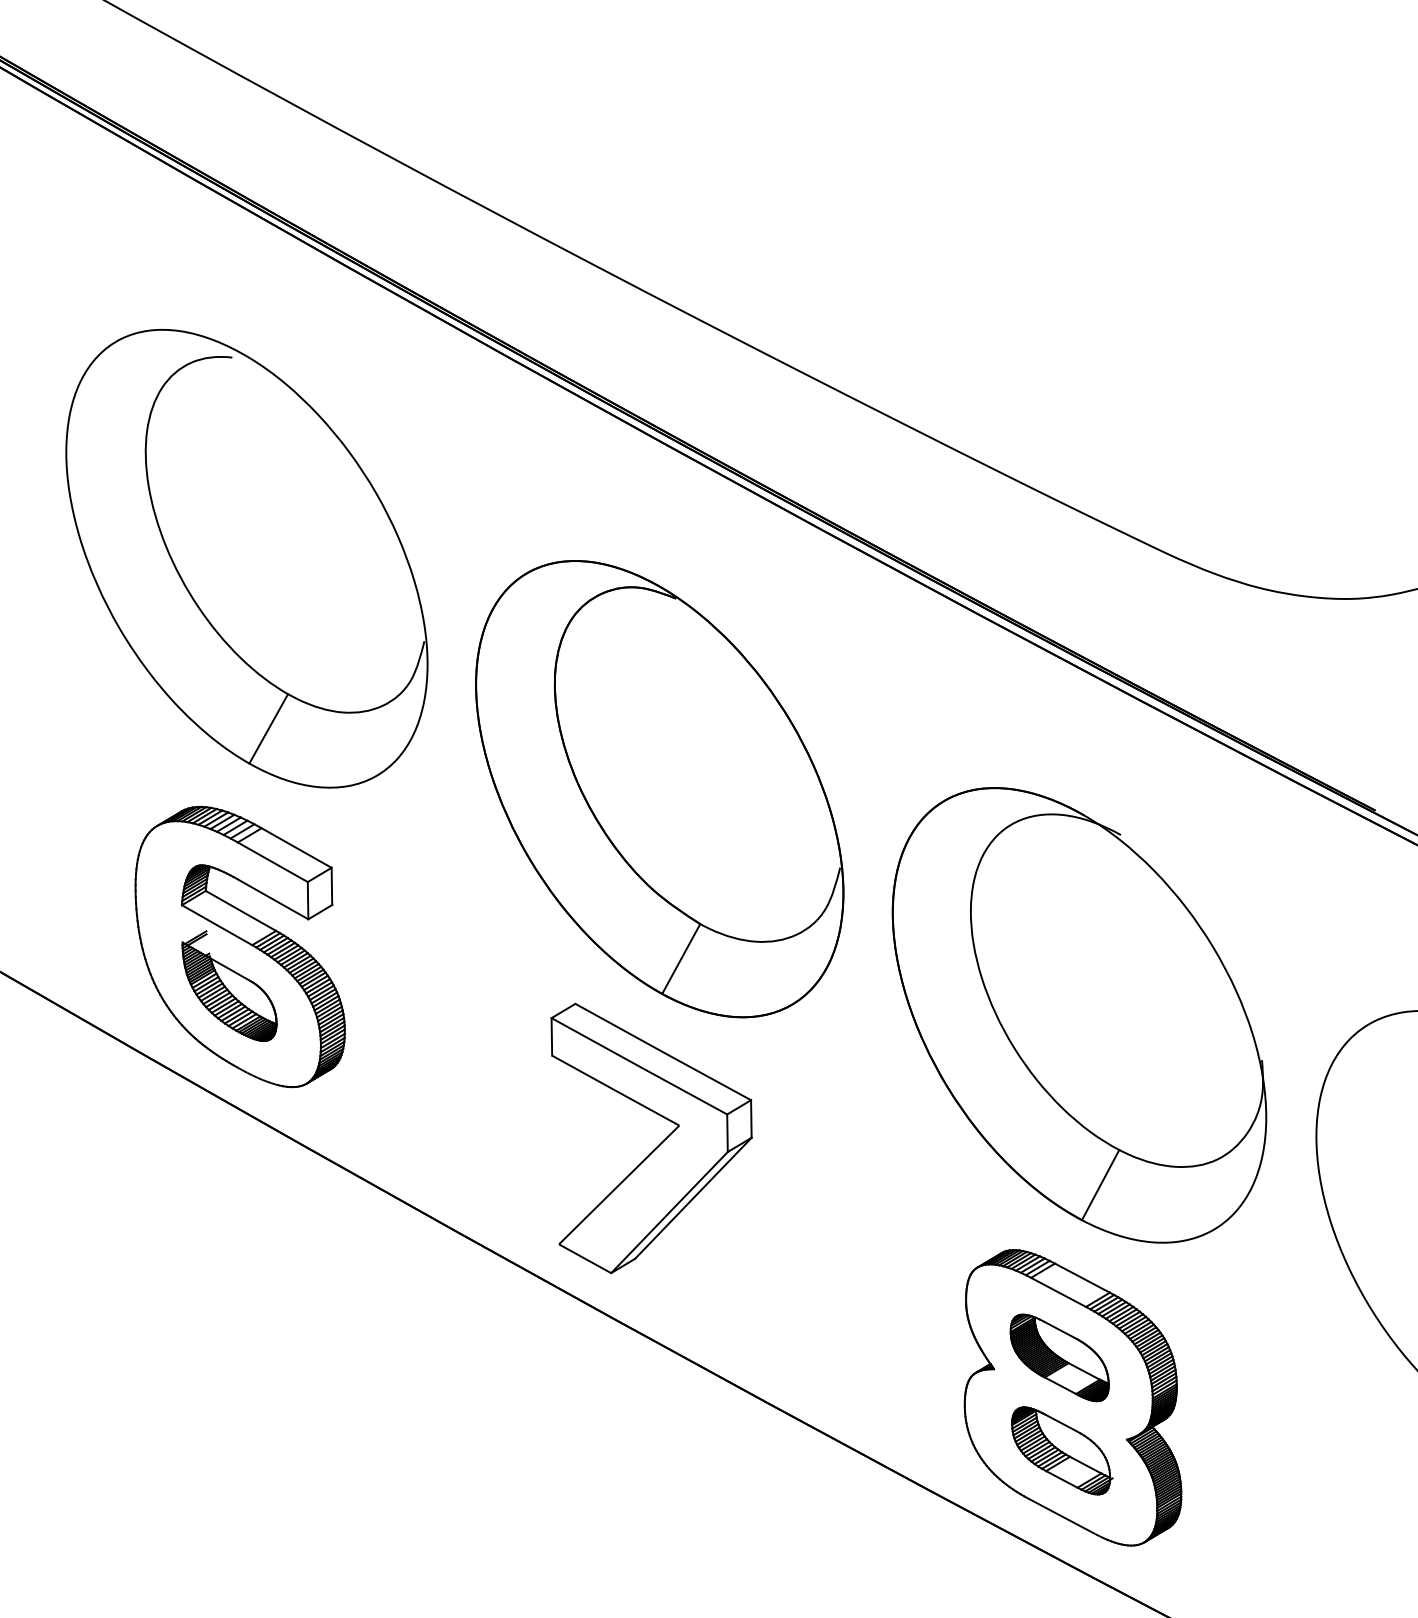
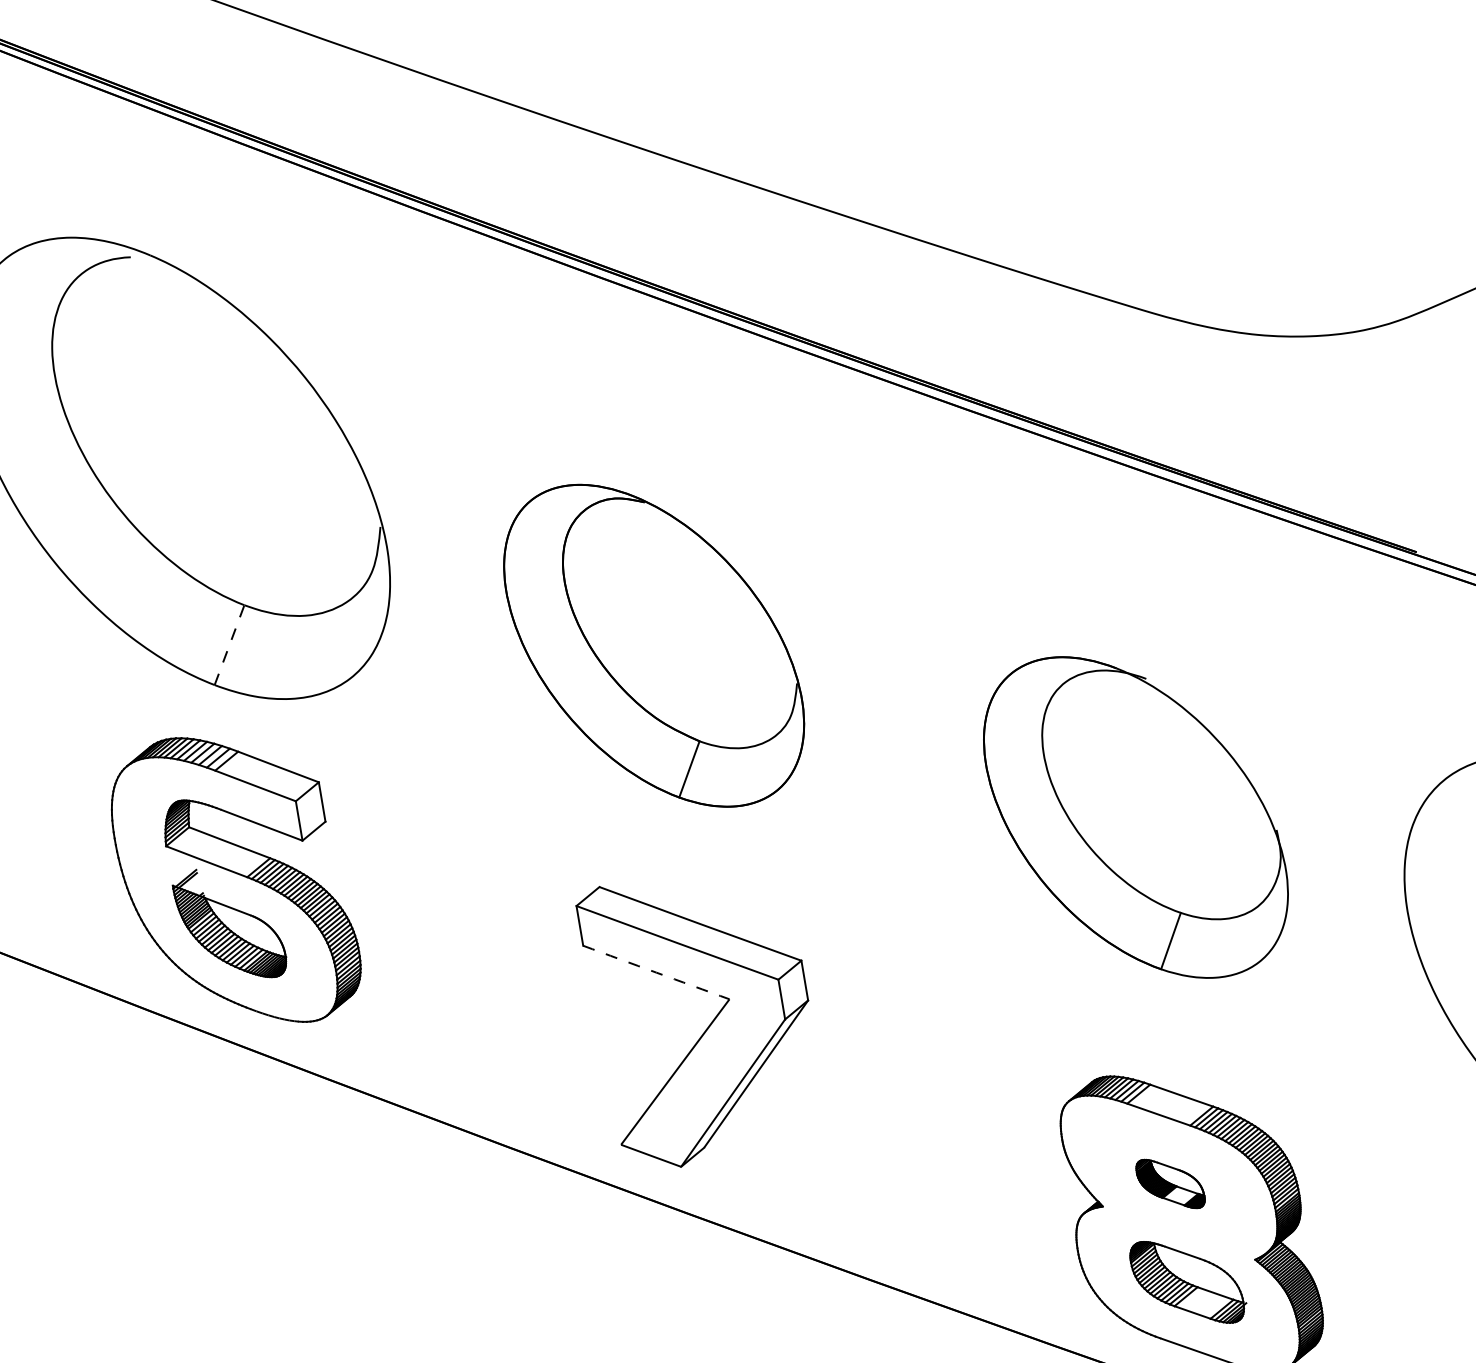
line: (268, 728) -> (229, 644), solid -> dashed
part: (659, 789) -> (653, 646), size x0.7
part: (1079, 1015) -> (1136, 817), size x0.7
arc: (615, 1090) -> (656, 972), solid -> dashed
part: (1059, 1357) -> (1170, 1183), size x0.6

